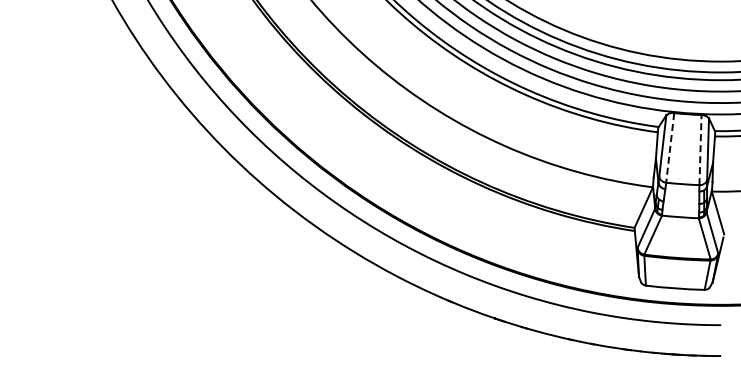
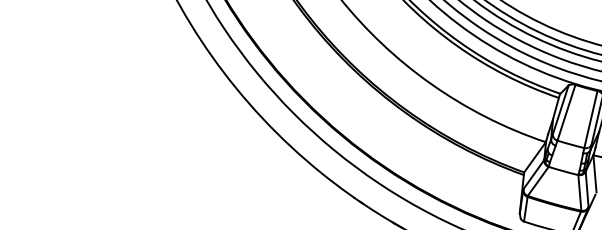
line: (670, 148) -> (566, 113), dashed -> solid
line: (700, 149) -> (591, 119), dashed -> solid

